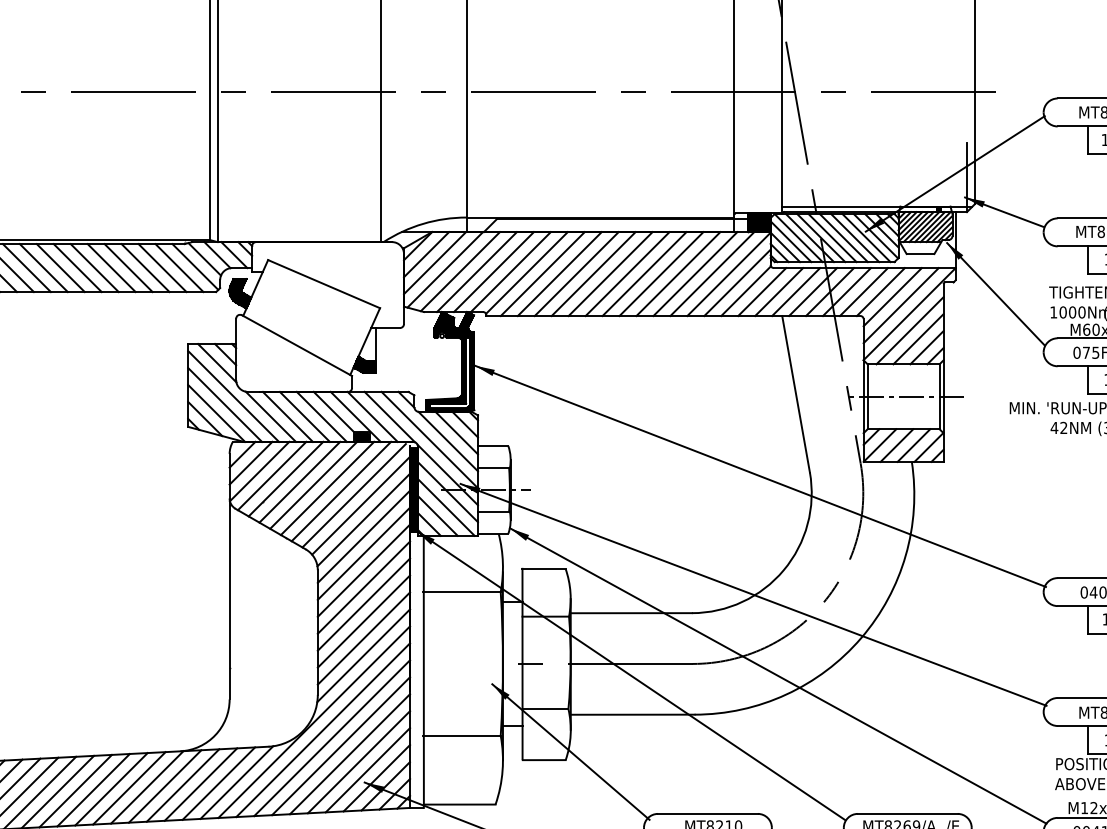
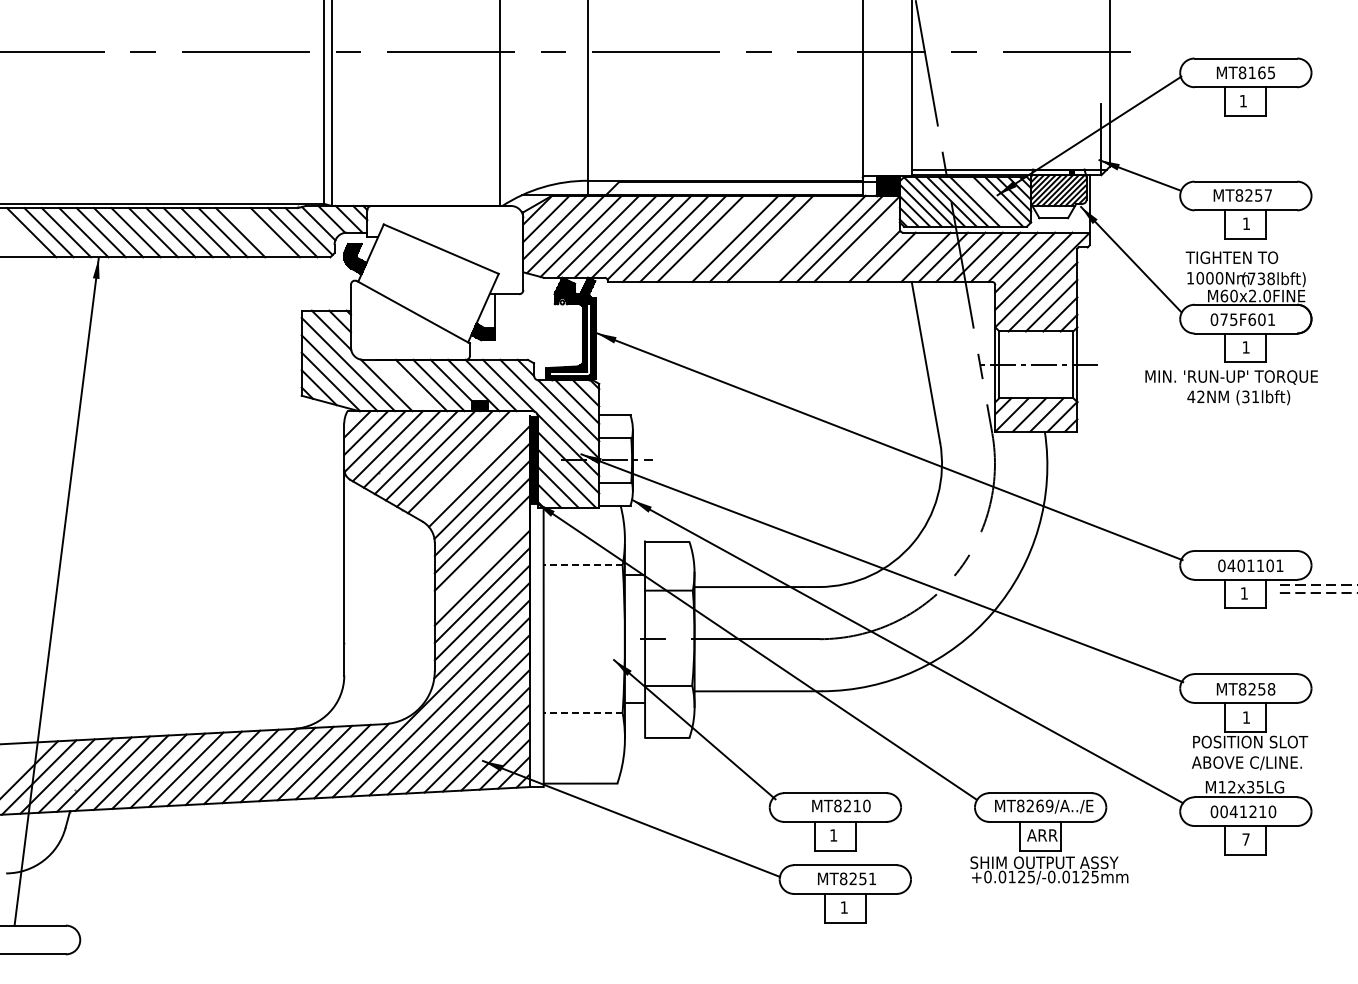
line: (855, 237) -> (986, 201), removed
line: (145, 267) -> (257, 232), removed
line: (594, 273) -> (718, 238), removed
line: (661, 273) -> (787, 238), removed
line: (678, 273) -> (805, 238), removed
line: (737, 282) -> (865, 247), removed
line: (779, 291) -> (908, 256), removed
line: (287, 416) -> (403, 385), removed
line: (354, 495) -> (472, 466), removed
line: (363, 587) -> (481, 560), removed
line: (461, 592) -> (582, 565), solid -> dashed
line: (461, 736) -> (582, 713), solid -> dashed

